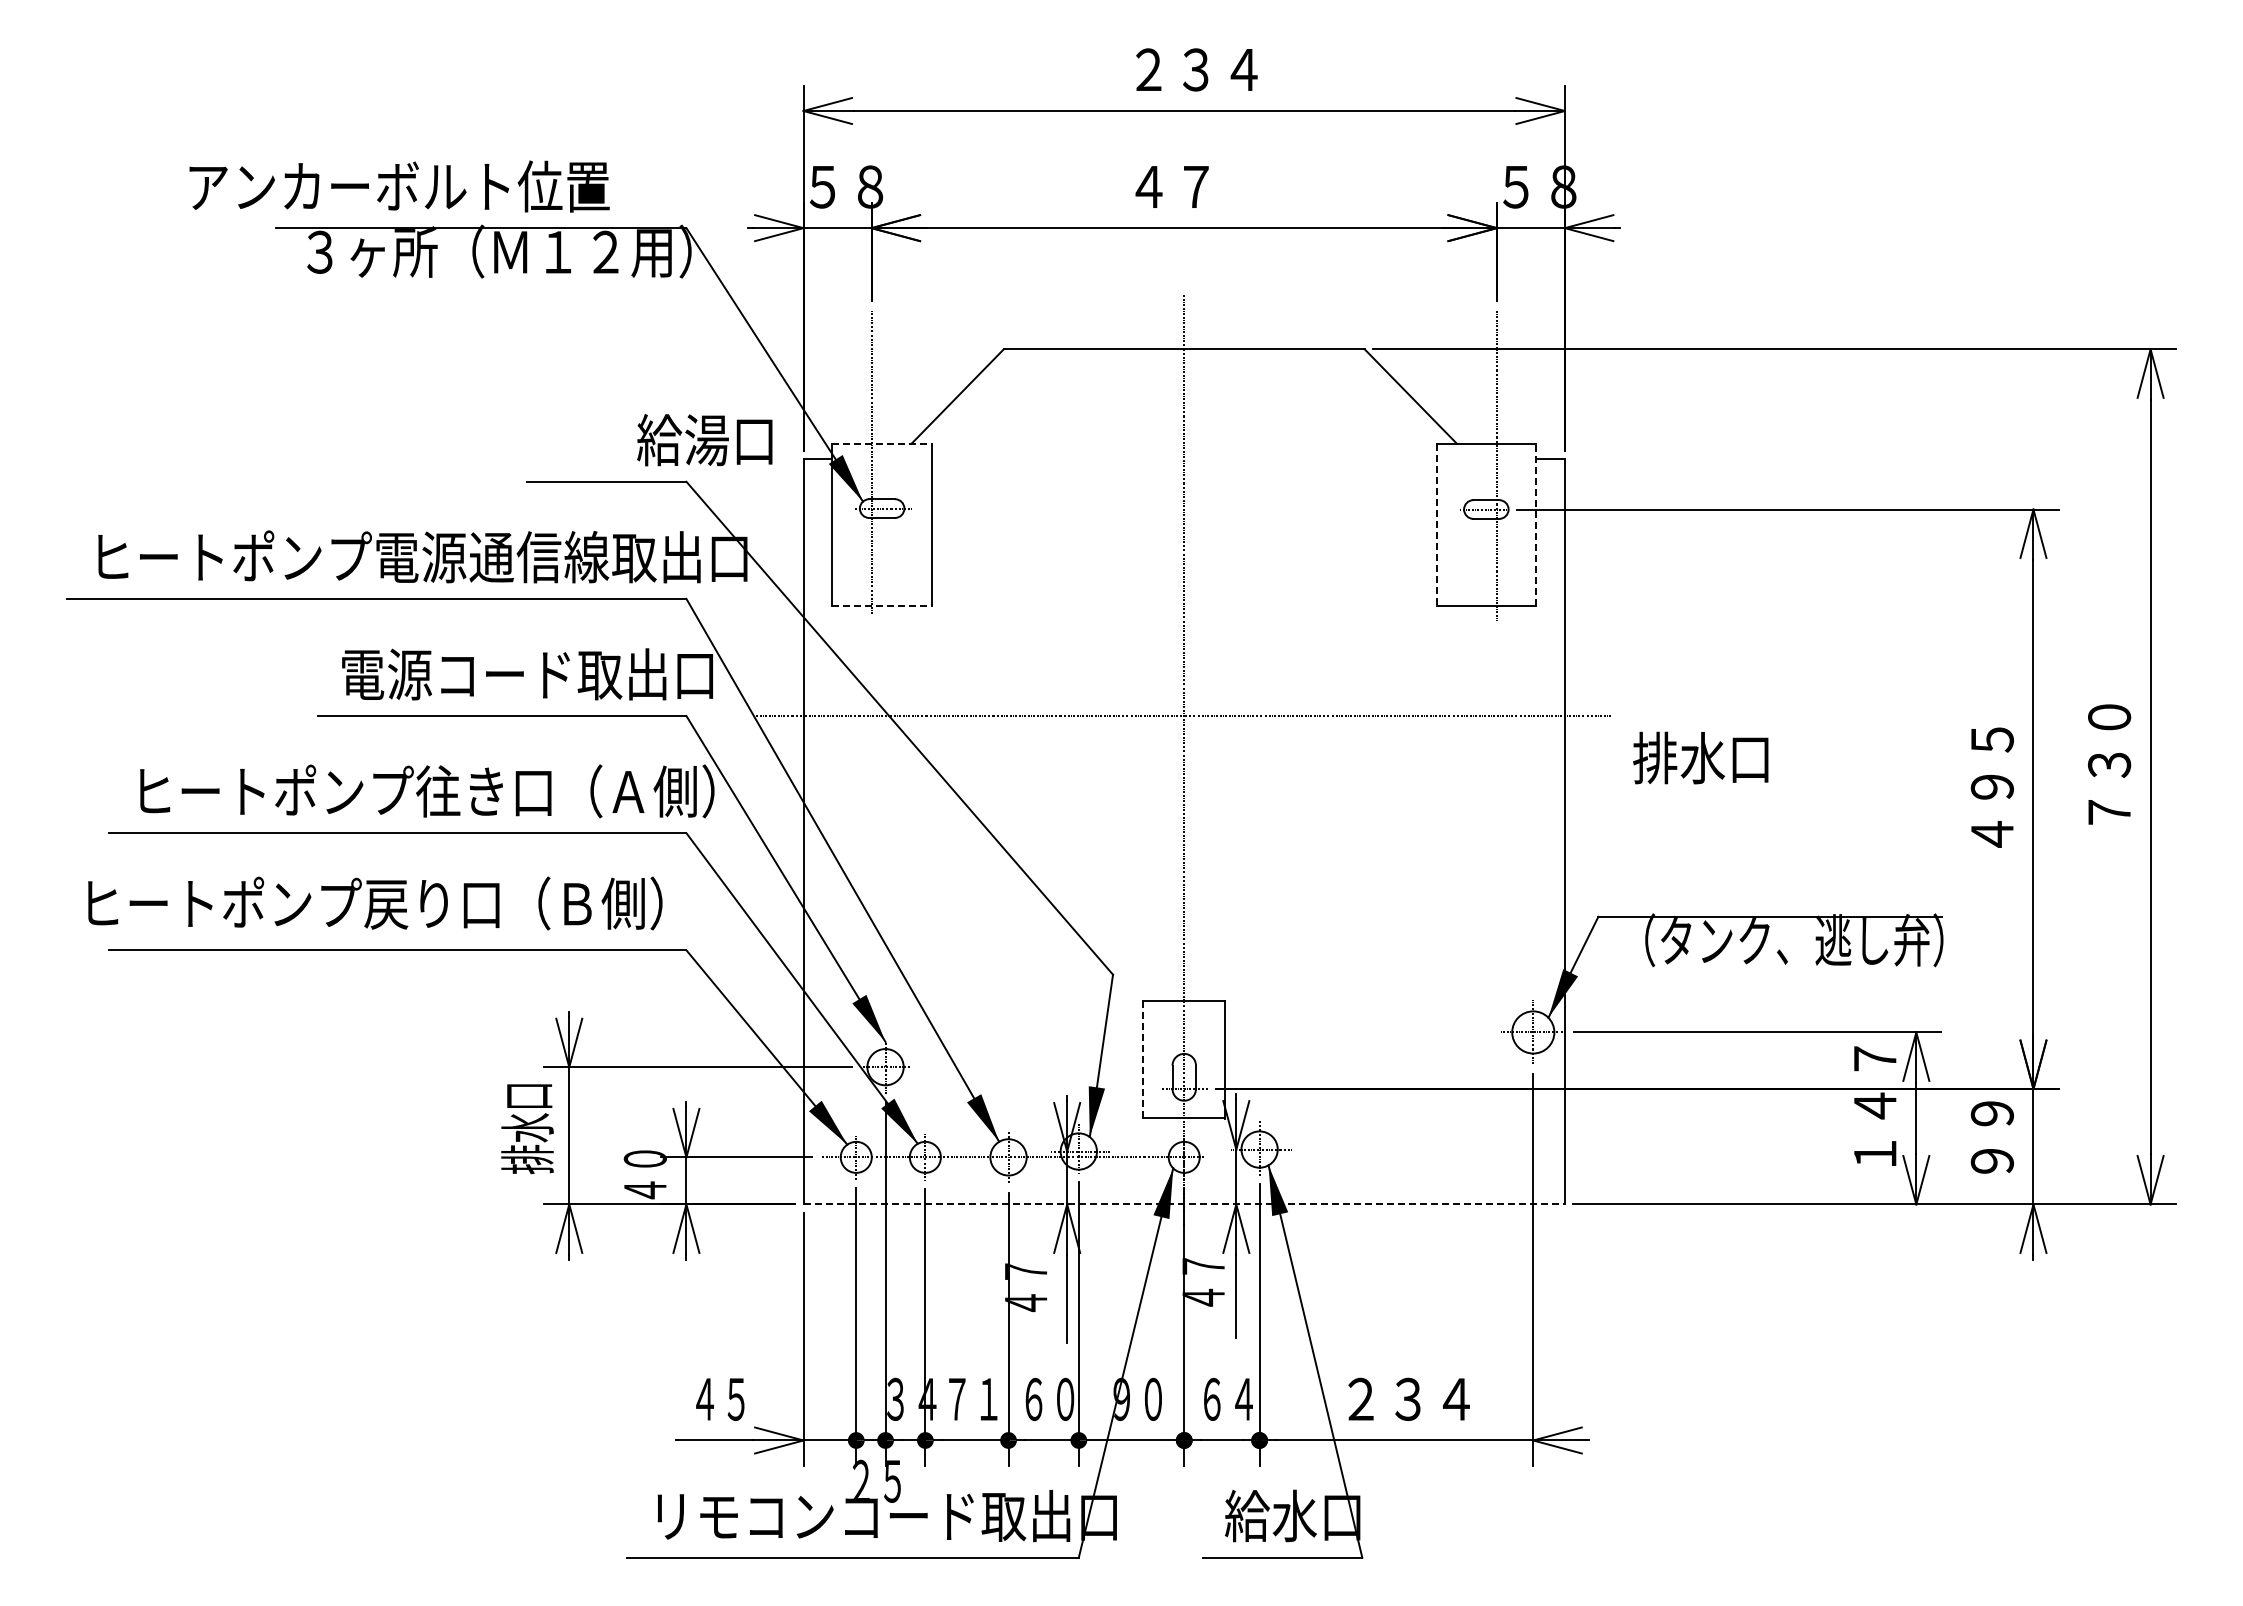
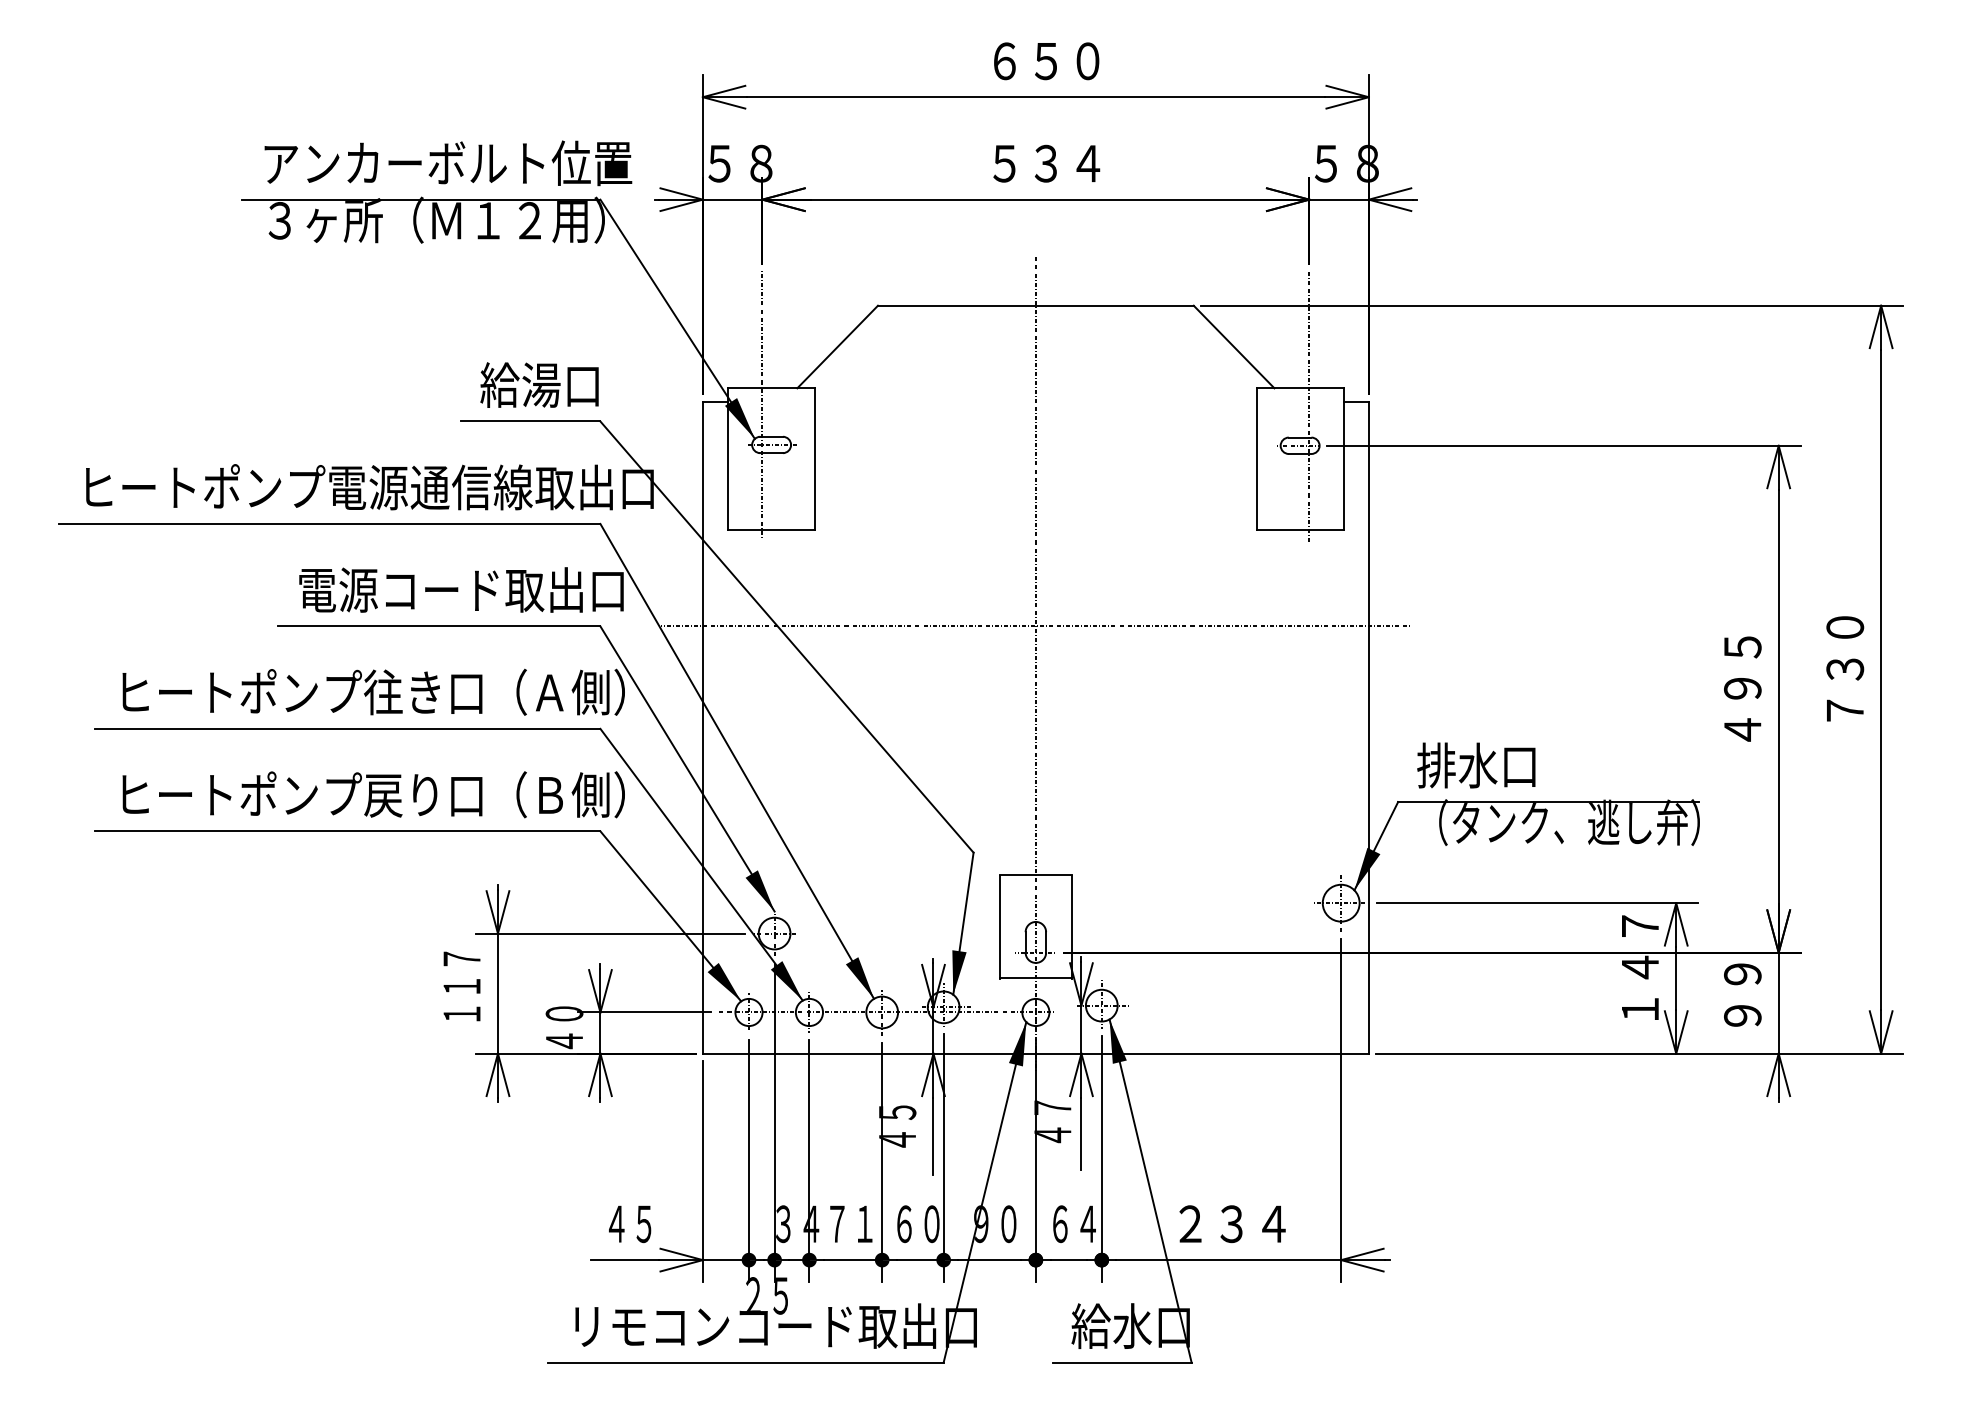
text: (1196, 69) -> (1046, 60), ２３４ -> ６５０
text: (399, 186) -> (448, 163), moved
text: (1196, 186) -> (1046, 163), ４７ -> ５３４
text: (704, 440) -> (539, 385), moved
line: (882, 443) -> (771, 388), dashed -> solid
line: (1536, 524) -> (1344, 458), dashed -> solid
line: (1436, 525) -> (1256, 459), dashed -> solid
line: (882, 606) -> (771, 530), dashed -> solid
text: (1700, 757) -> (1476, 765), moved
text: (375, 903) -> (373, 794), moved
line: (1143, 1060) -> (1000, 927), dashed -> solid
text: (527, 1129) -> (461, 988), 排水口 -> １１７
line: (1184, 1204) -> (1036, 1053), dashed -> solid
text: (1026, 1271) -> (897, 1112), ４７ -> ４５

